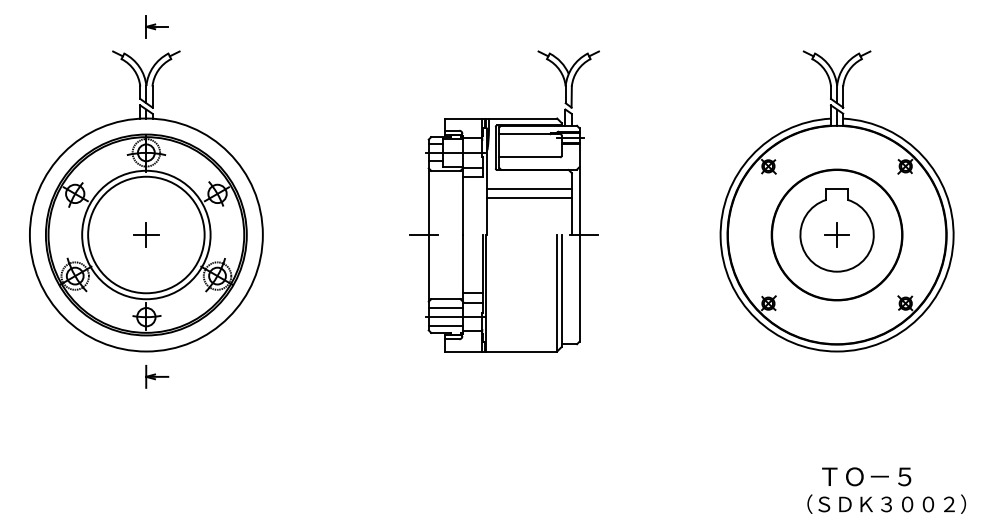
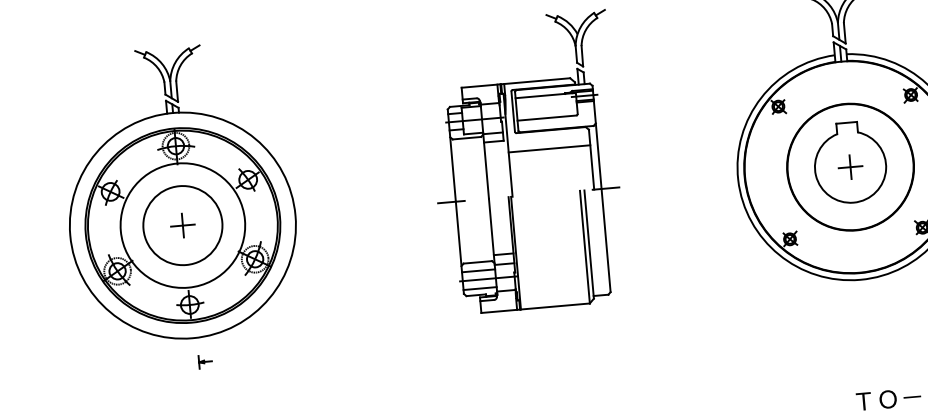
part: (156, 26) -> (175, 23), removed
line: (529, 198) -> (550, 157), removed
circle: (146, 234) -> (182, 225), size x0.7
part: (157, 376) -> (205, 361), size x0.6

